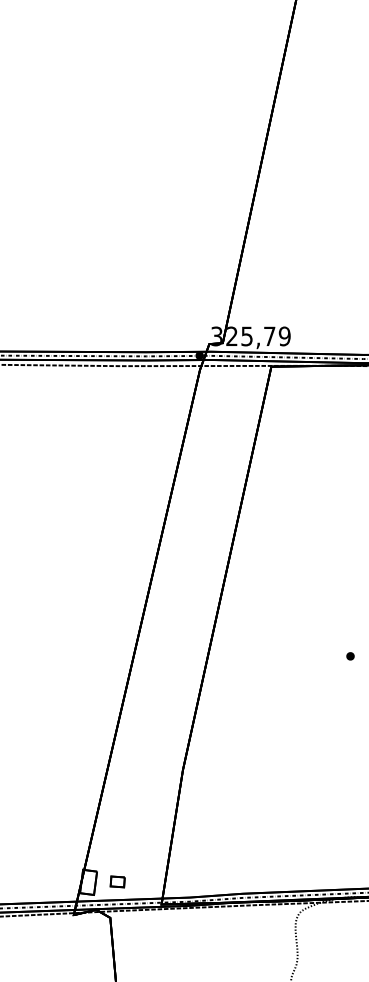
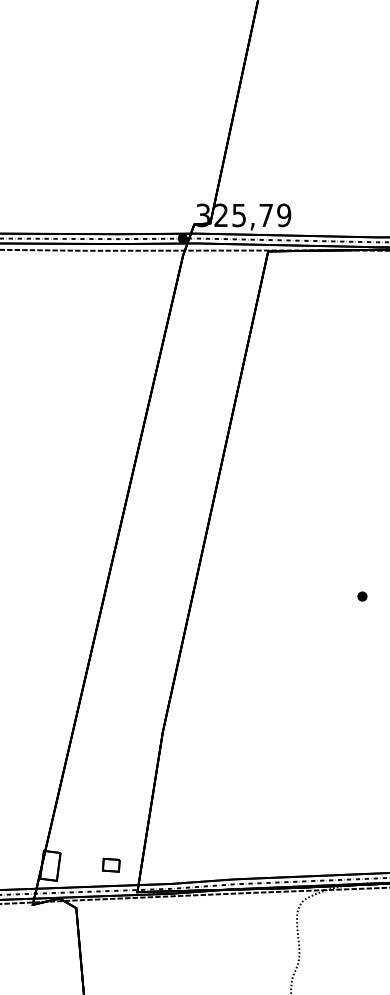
part: (117, 881) -> (111, 864), moved

